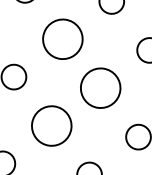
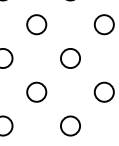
circle: (62, 39) -> (36, 24), size x0.62
circle: (100, 88) -> (70, 58), size x0.62
circle: (51, 125) -> (36, 91), size x0.62

